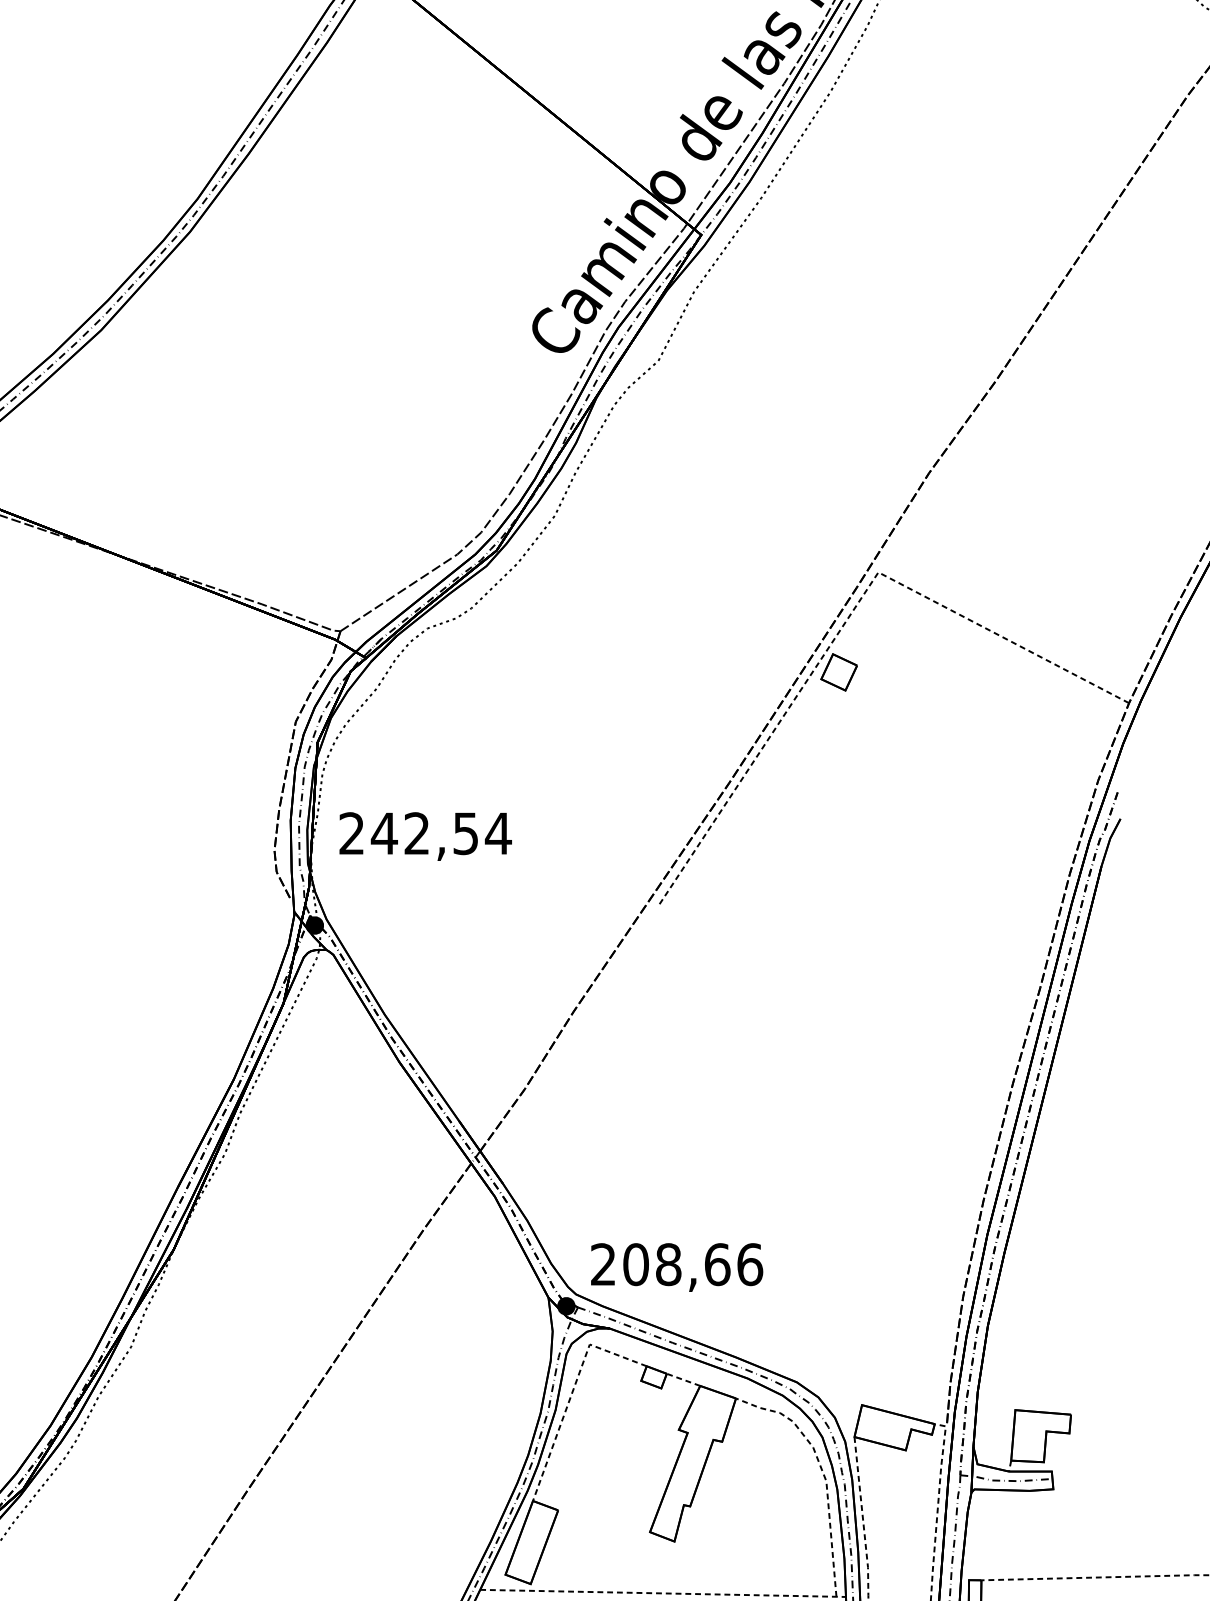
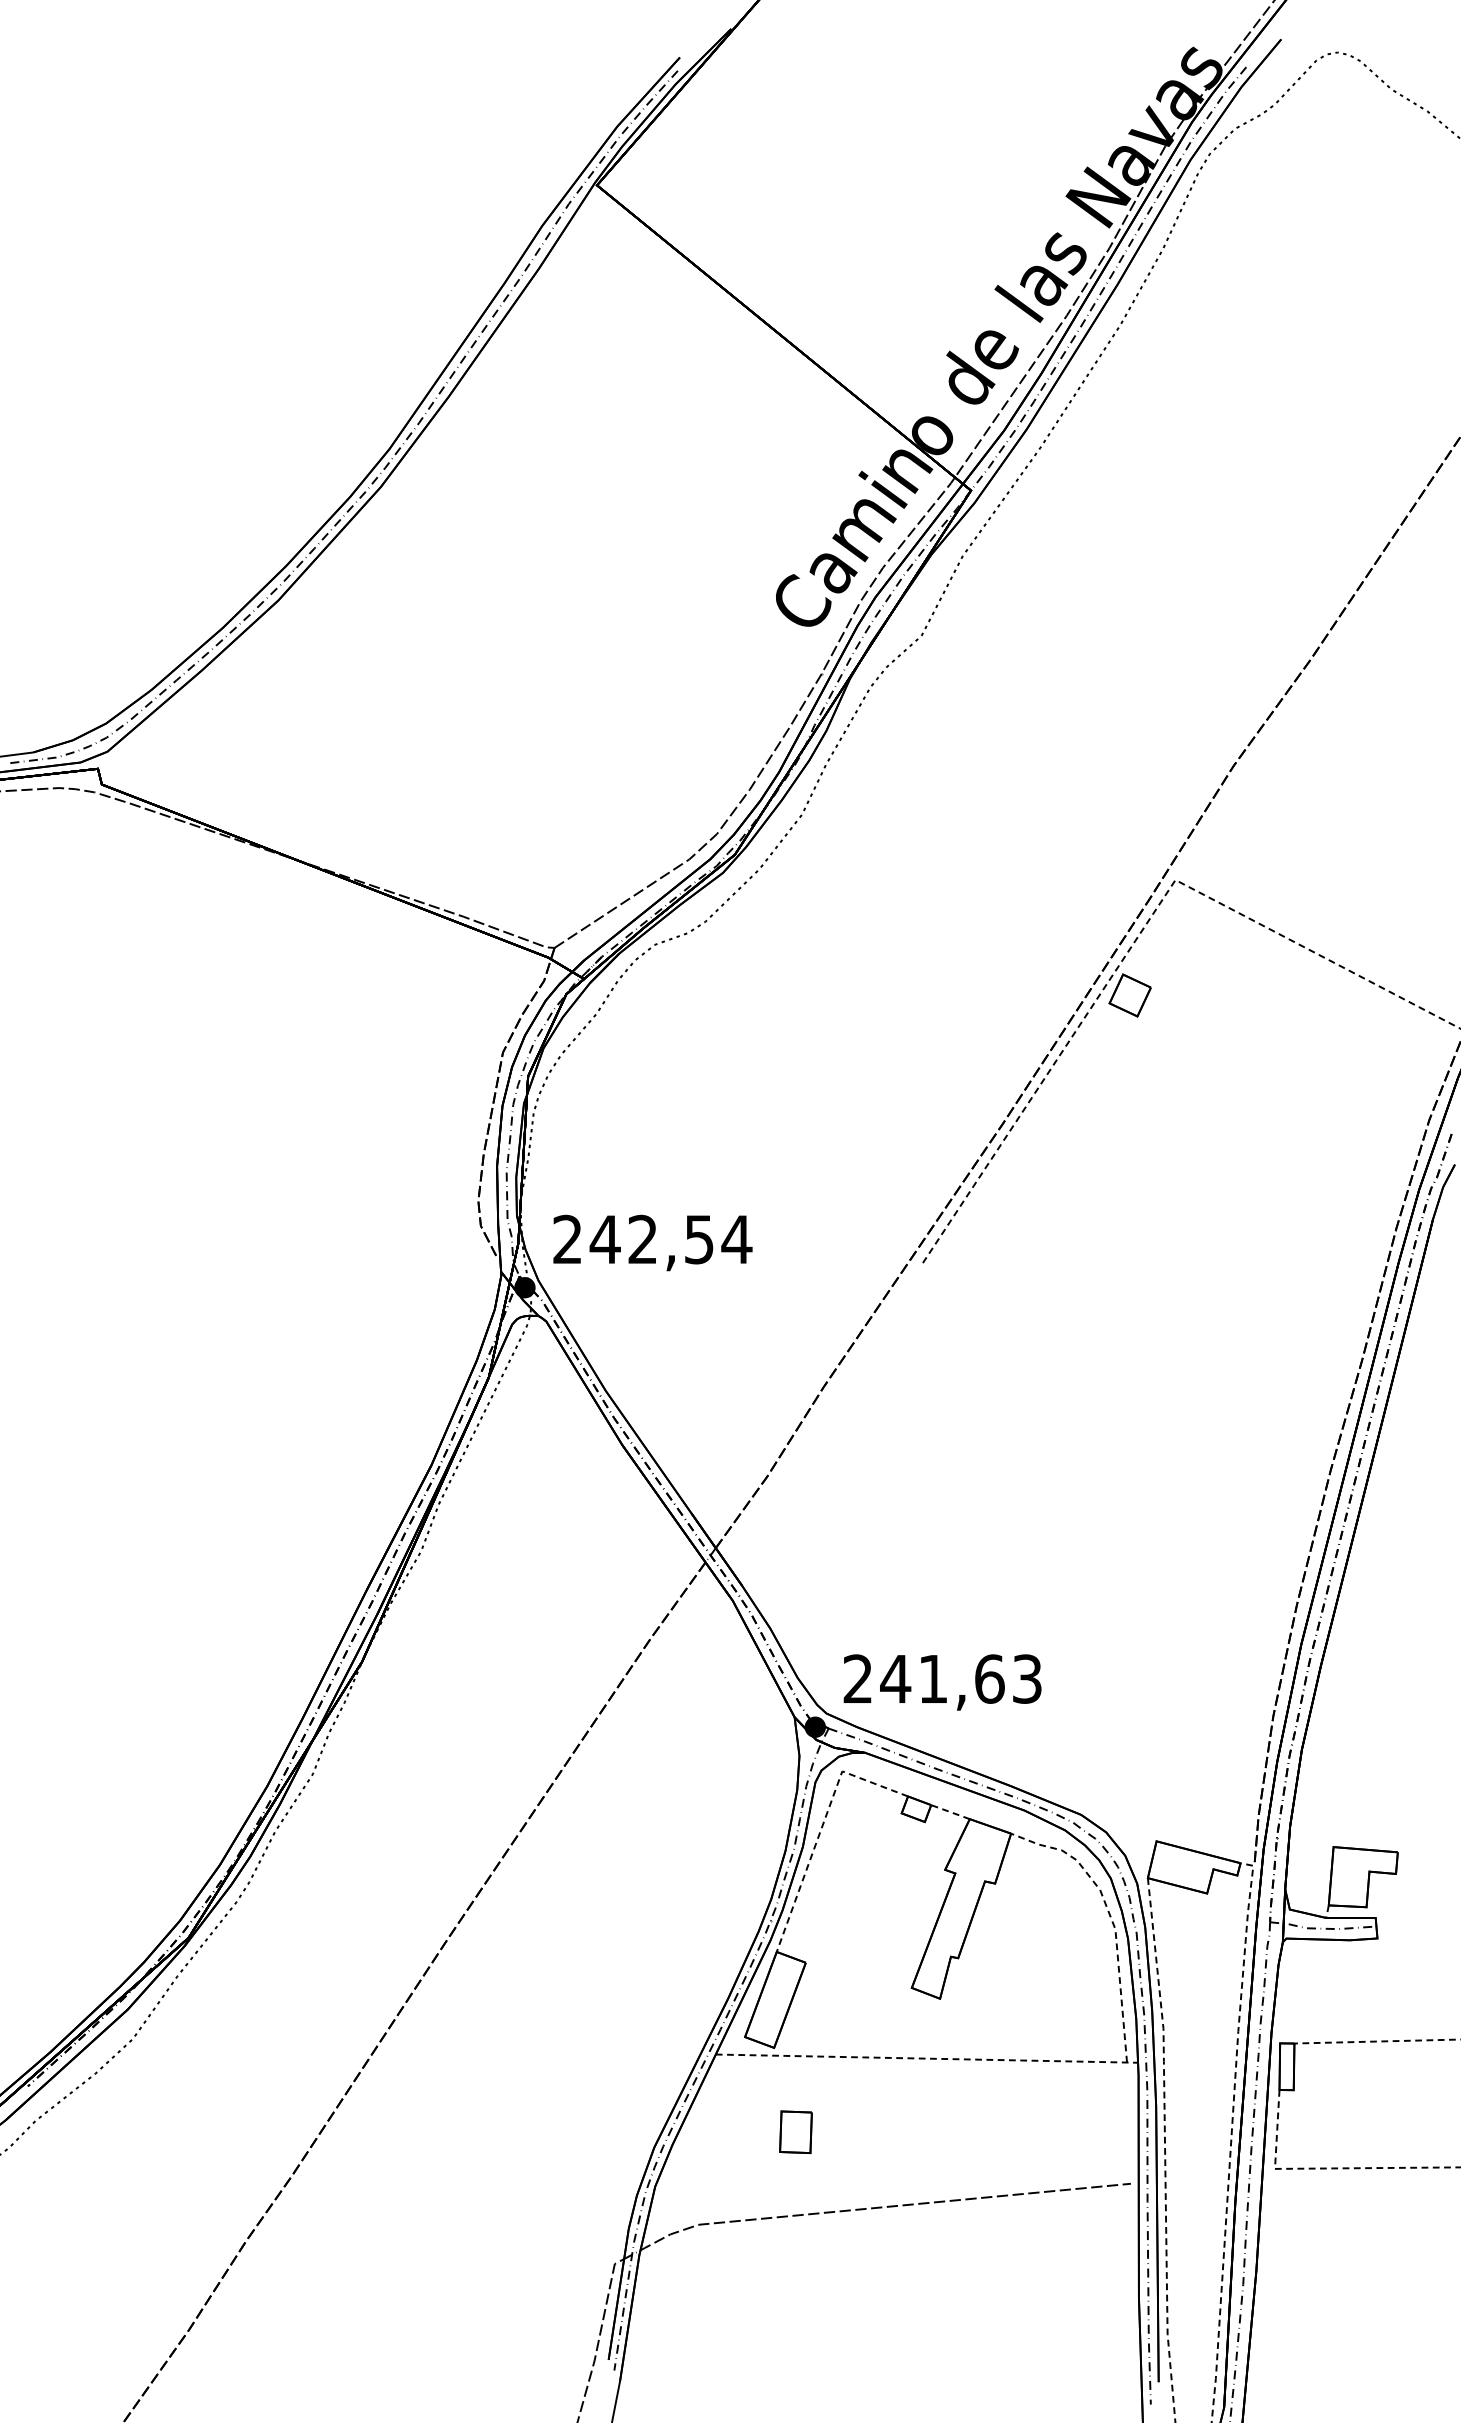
text: (425, 836) -> (652, 1242), moved
text: (693, 1264) -> (961, 1678), 208,66 -> 241,63

